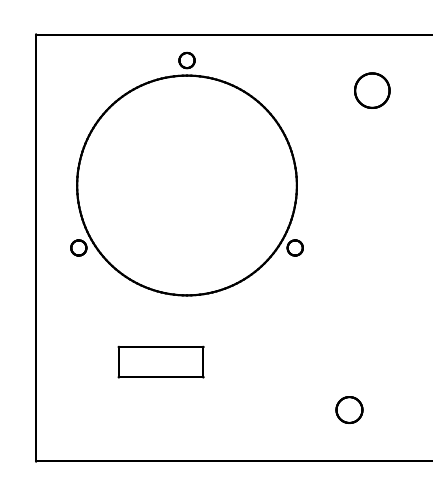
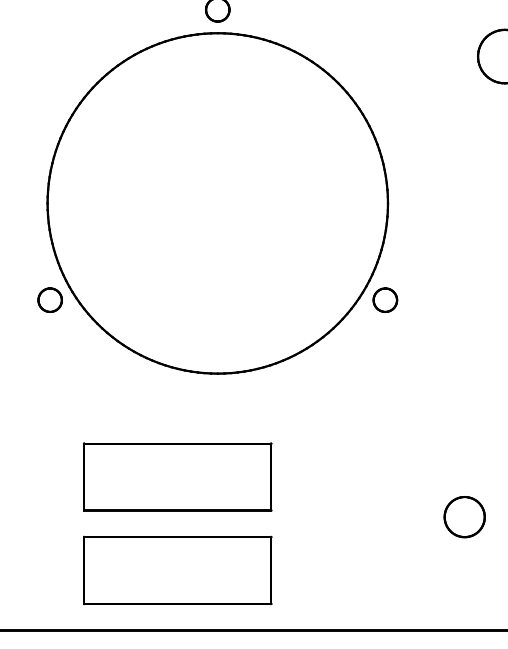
part: (160, 361) -> (176, 476), size x1.43
part: (349, 409) -> (464, 516), moved
part: (160, 422) -> (176, 570), added

